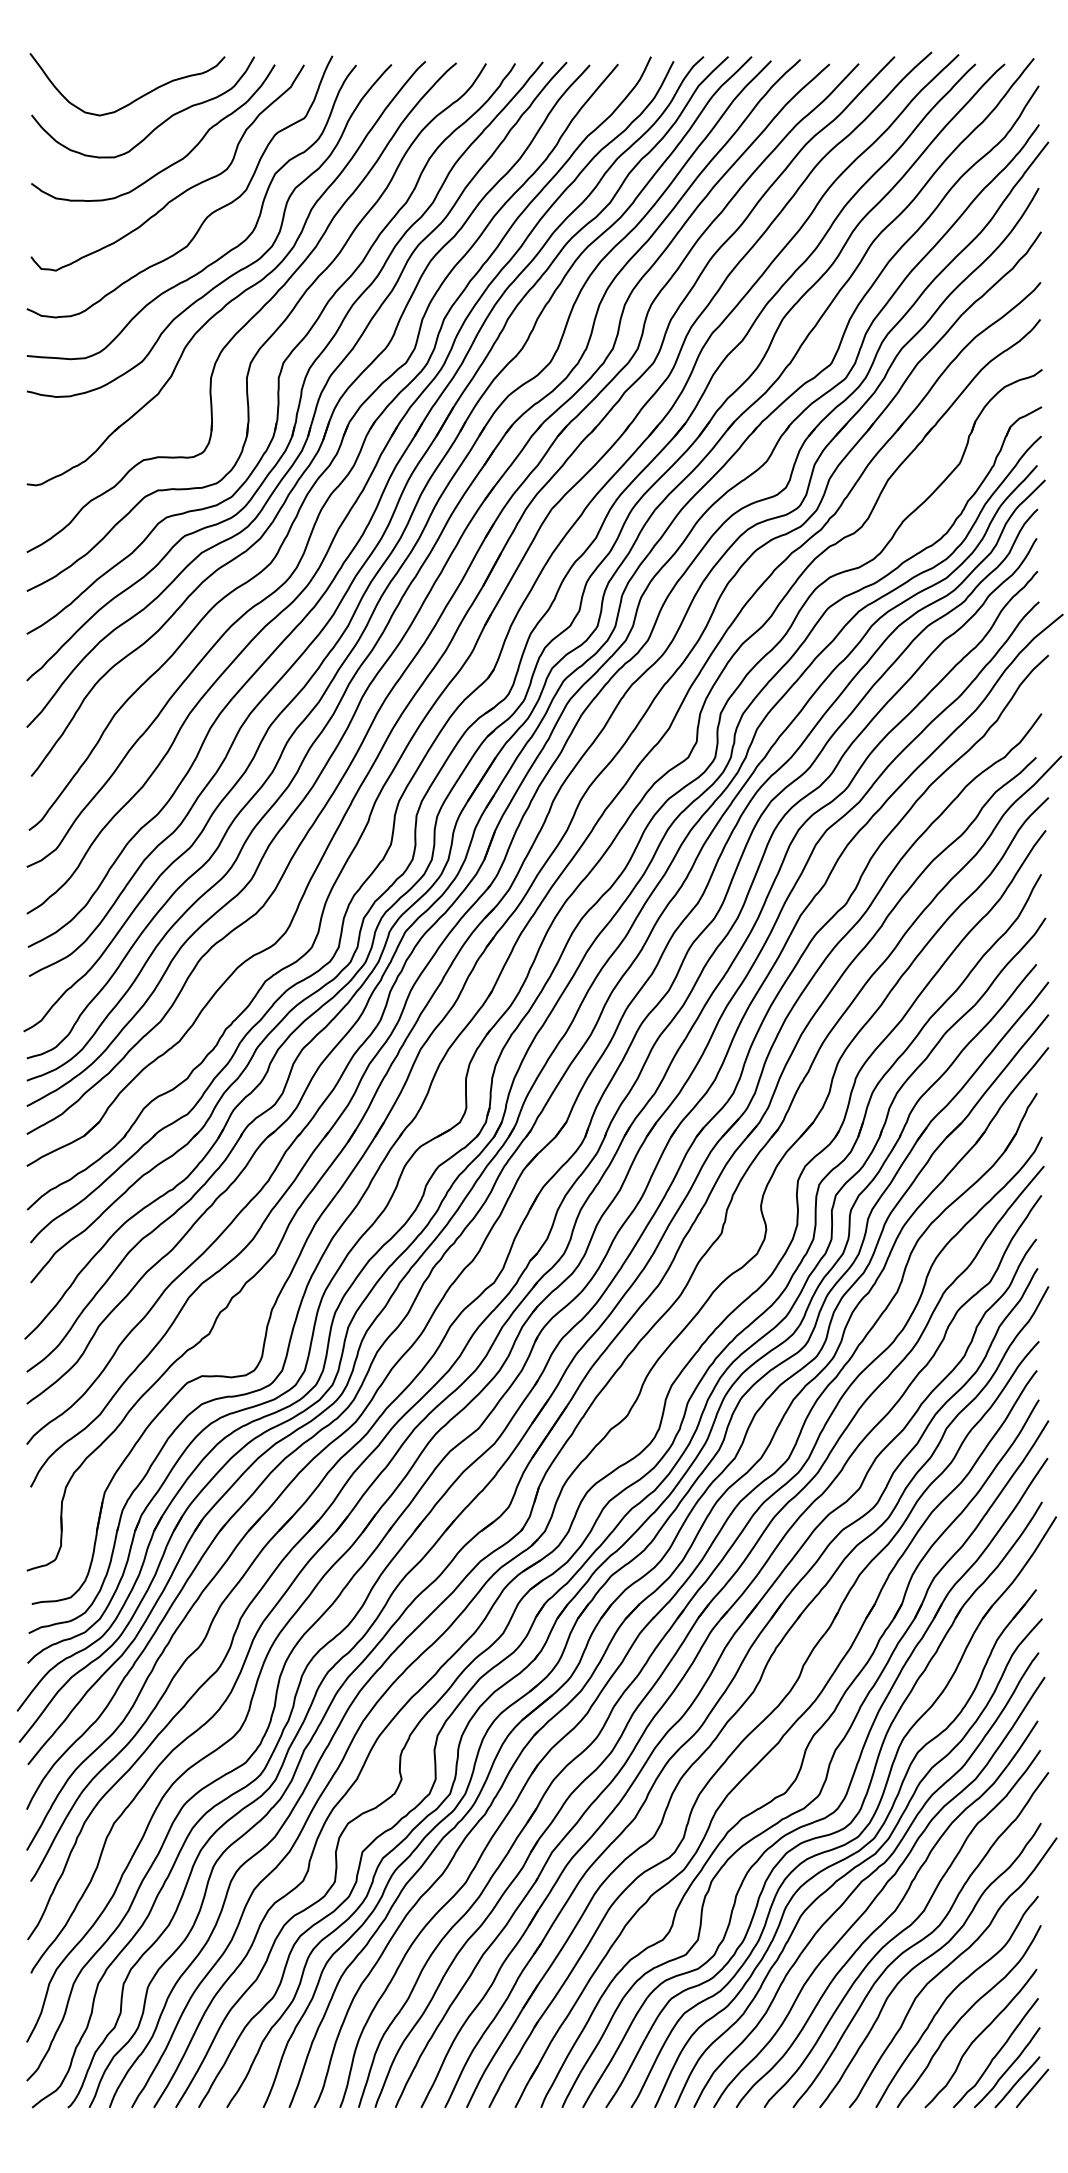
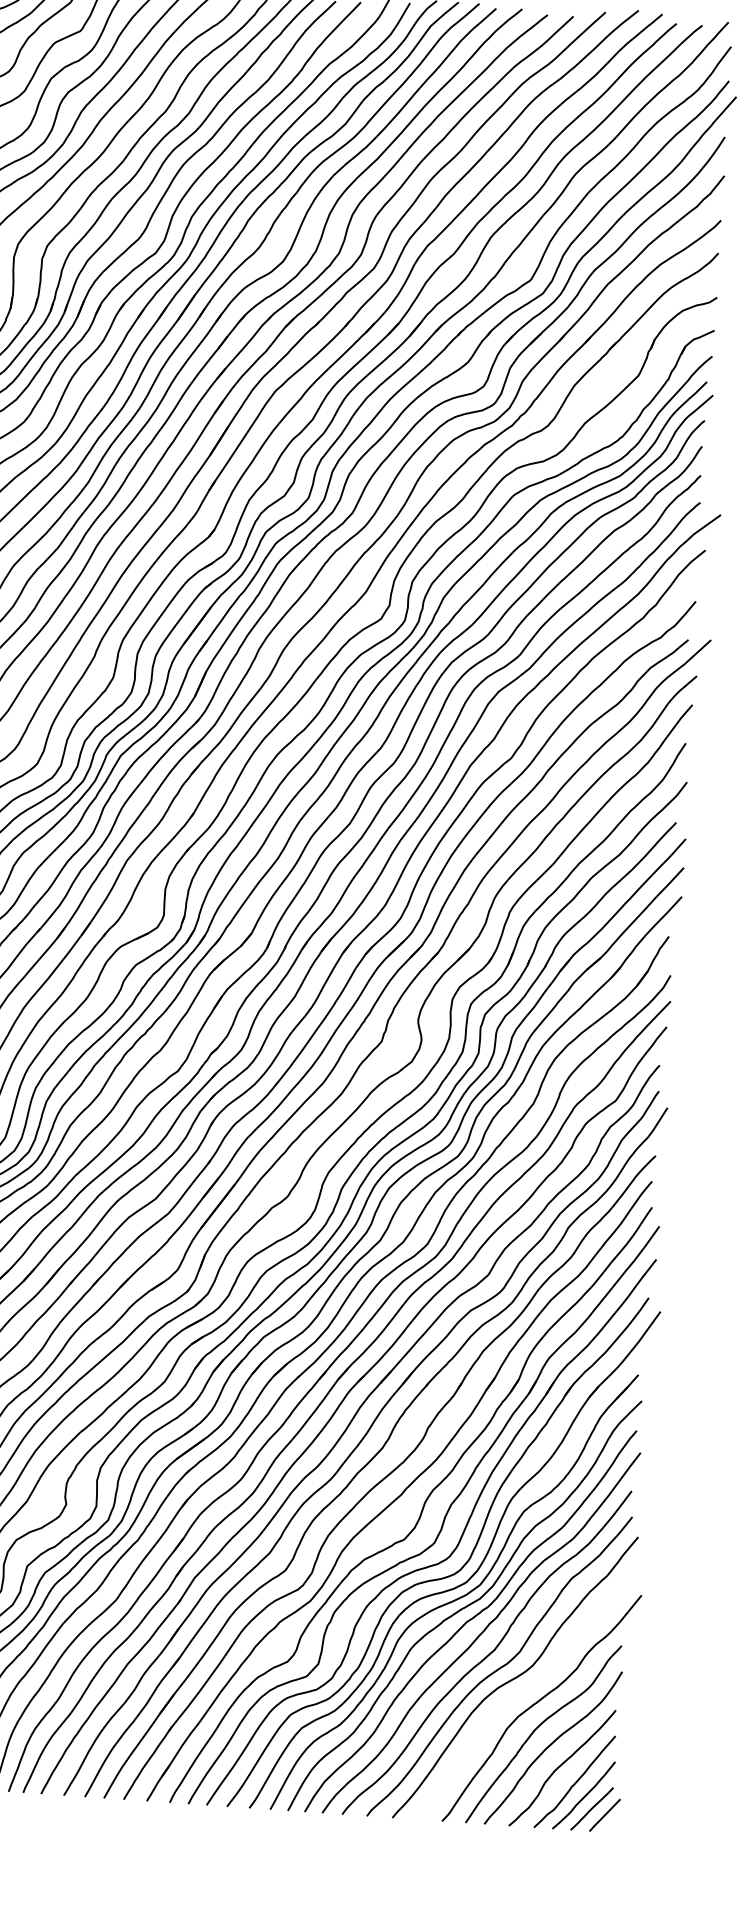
curve: (927, 1959) -> (519, 1695), removed

